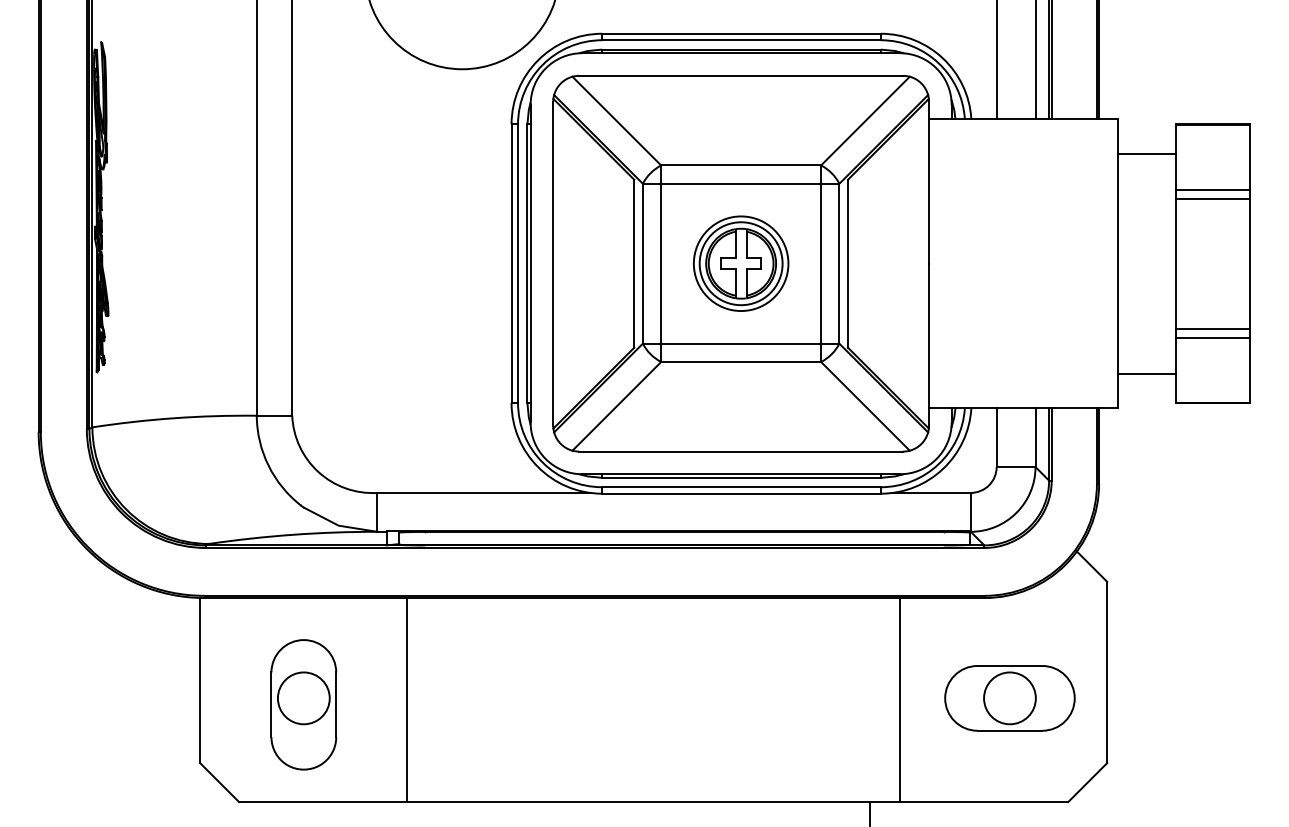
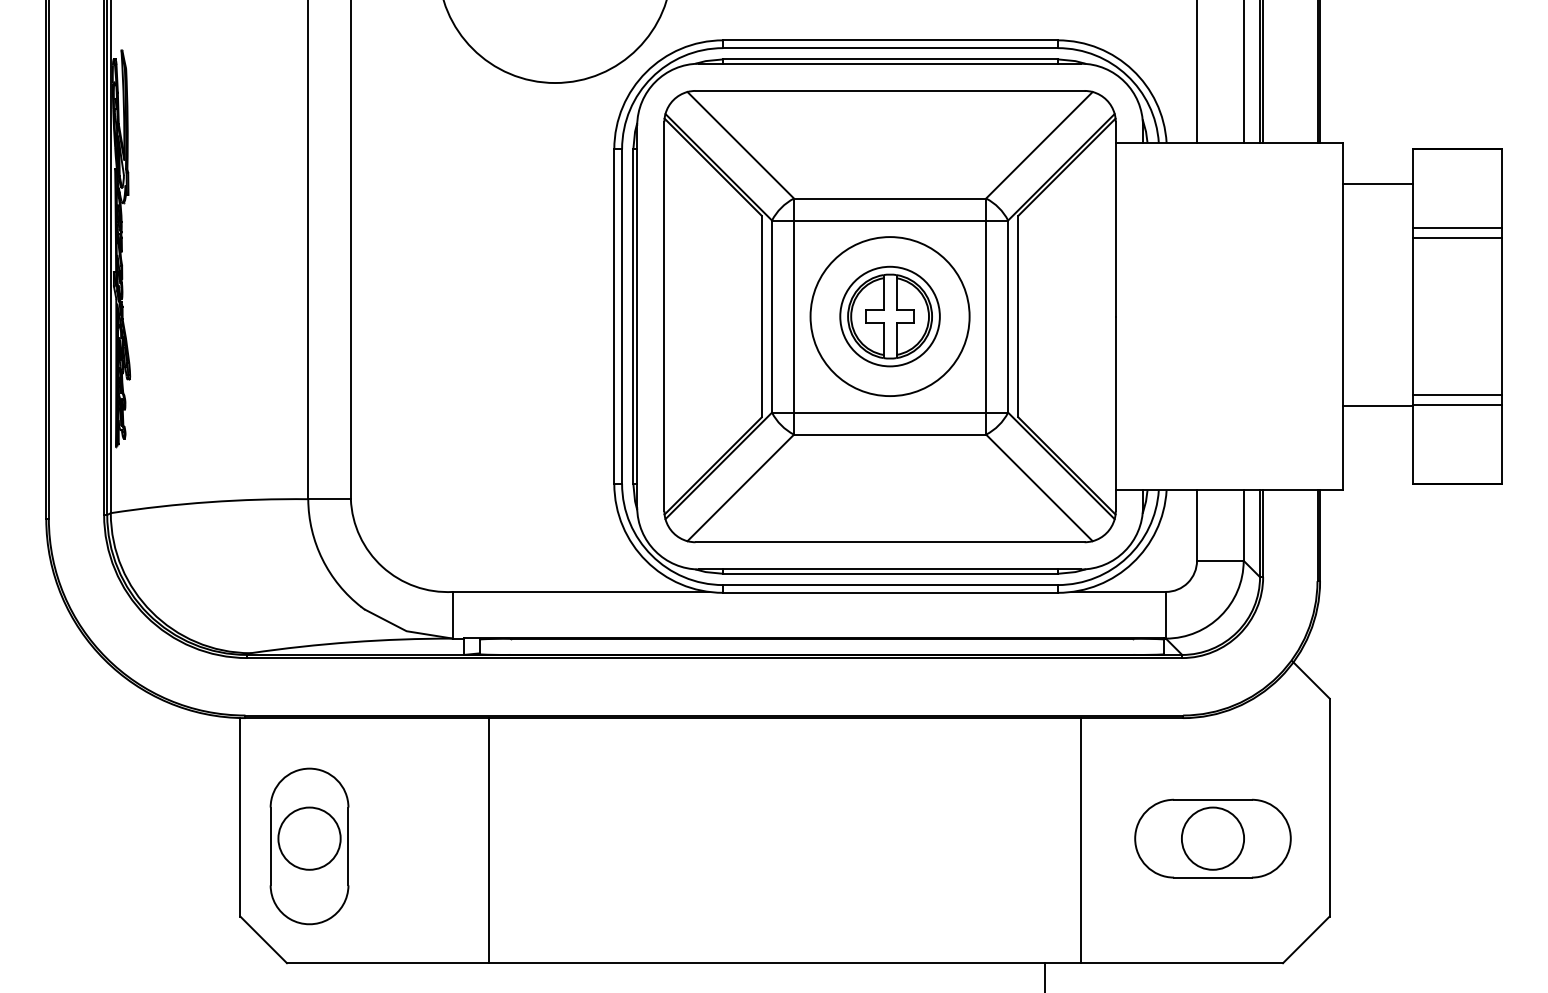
circle: (740, 263) -> (889, 316), size x1.4
line: (1147, 373) -> (1378, 405), moved
part: (303, 704) -> (309, 846), moved

